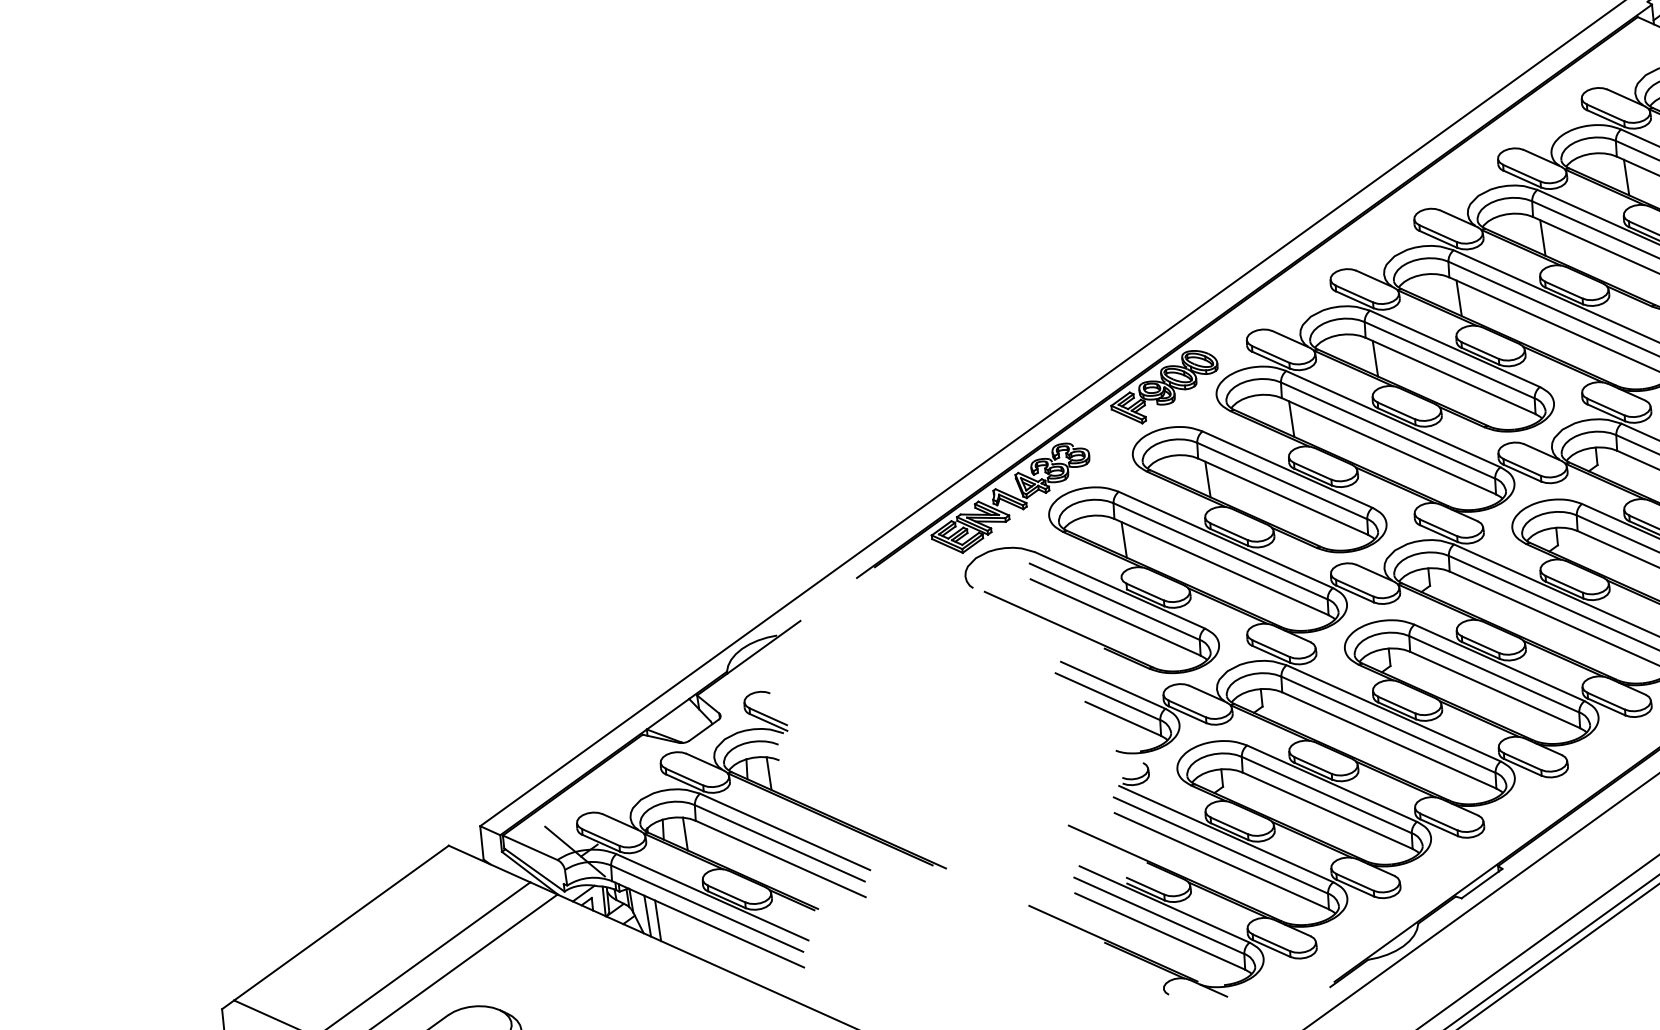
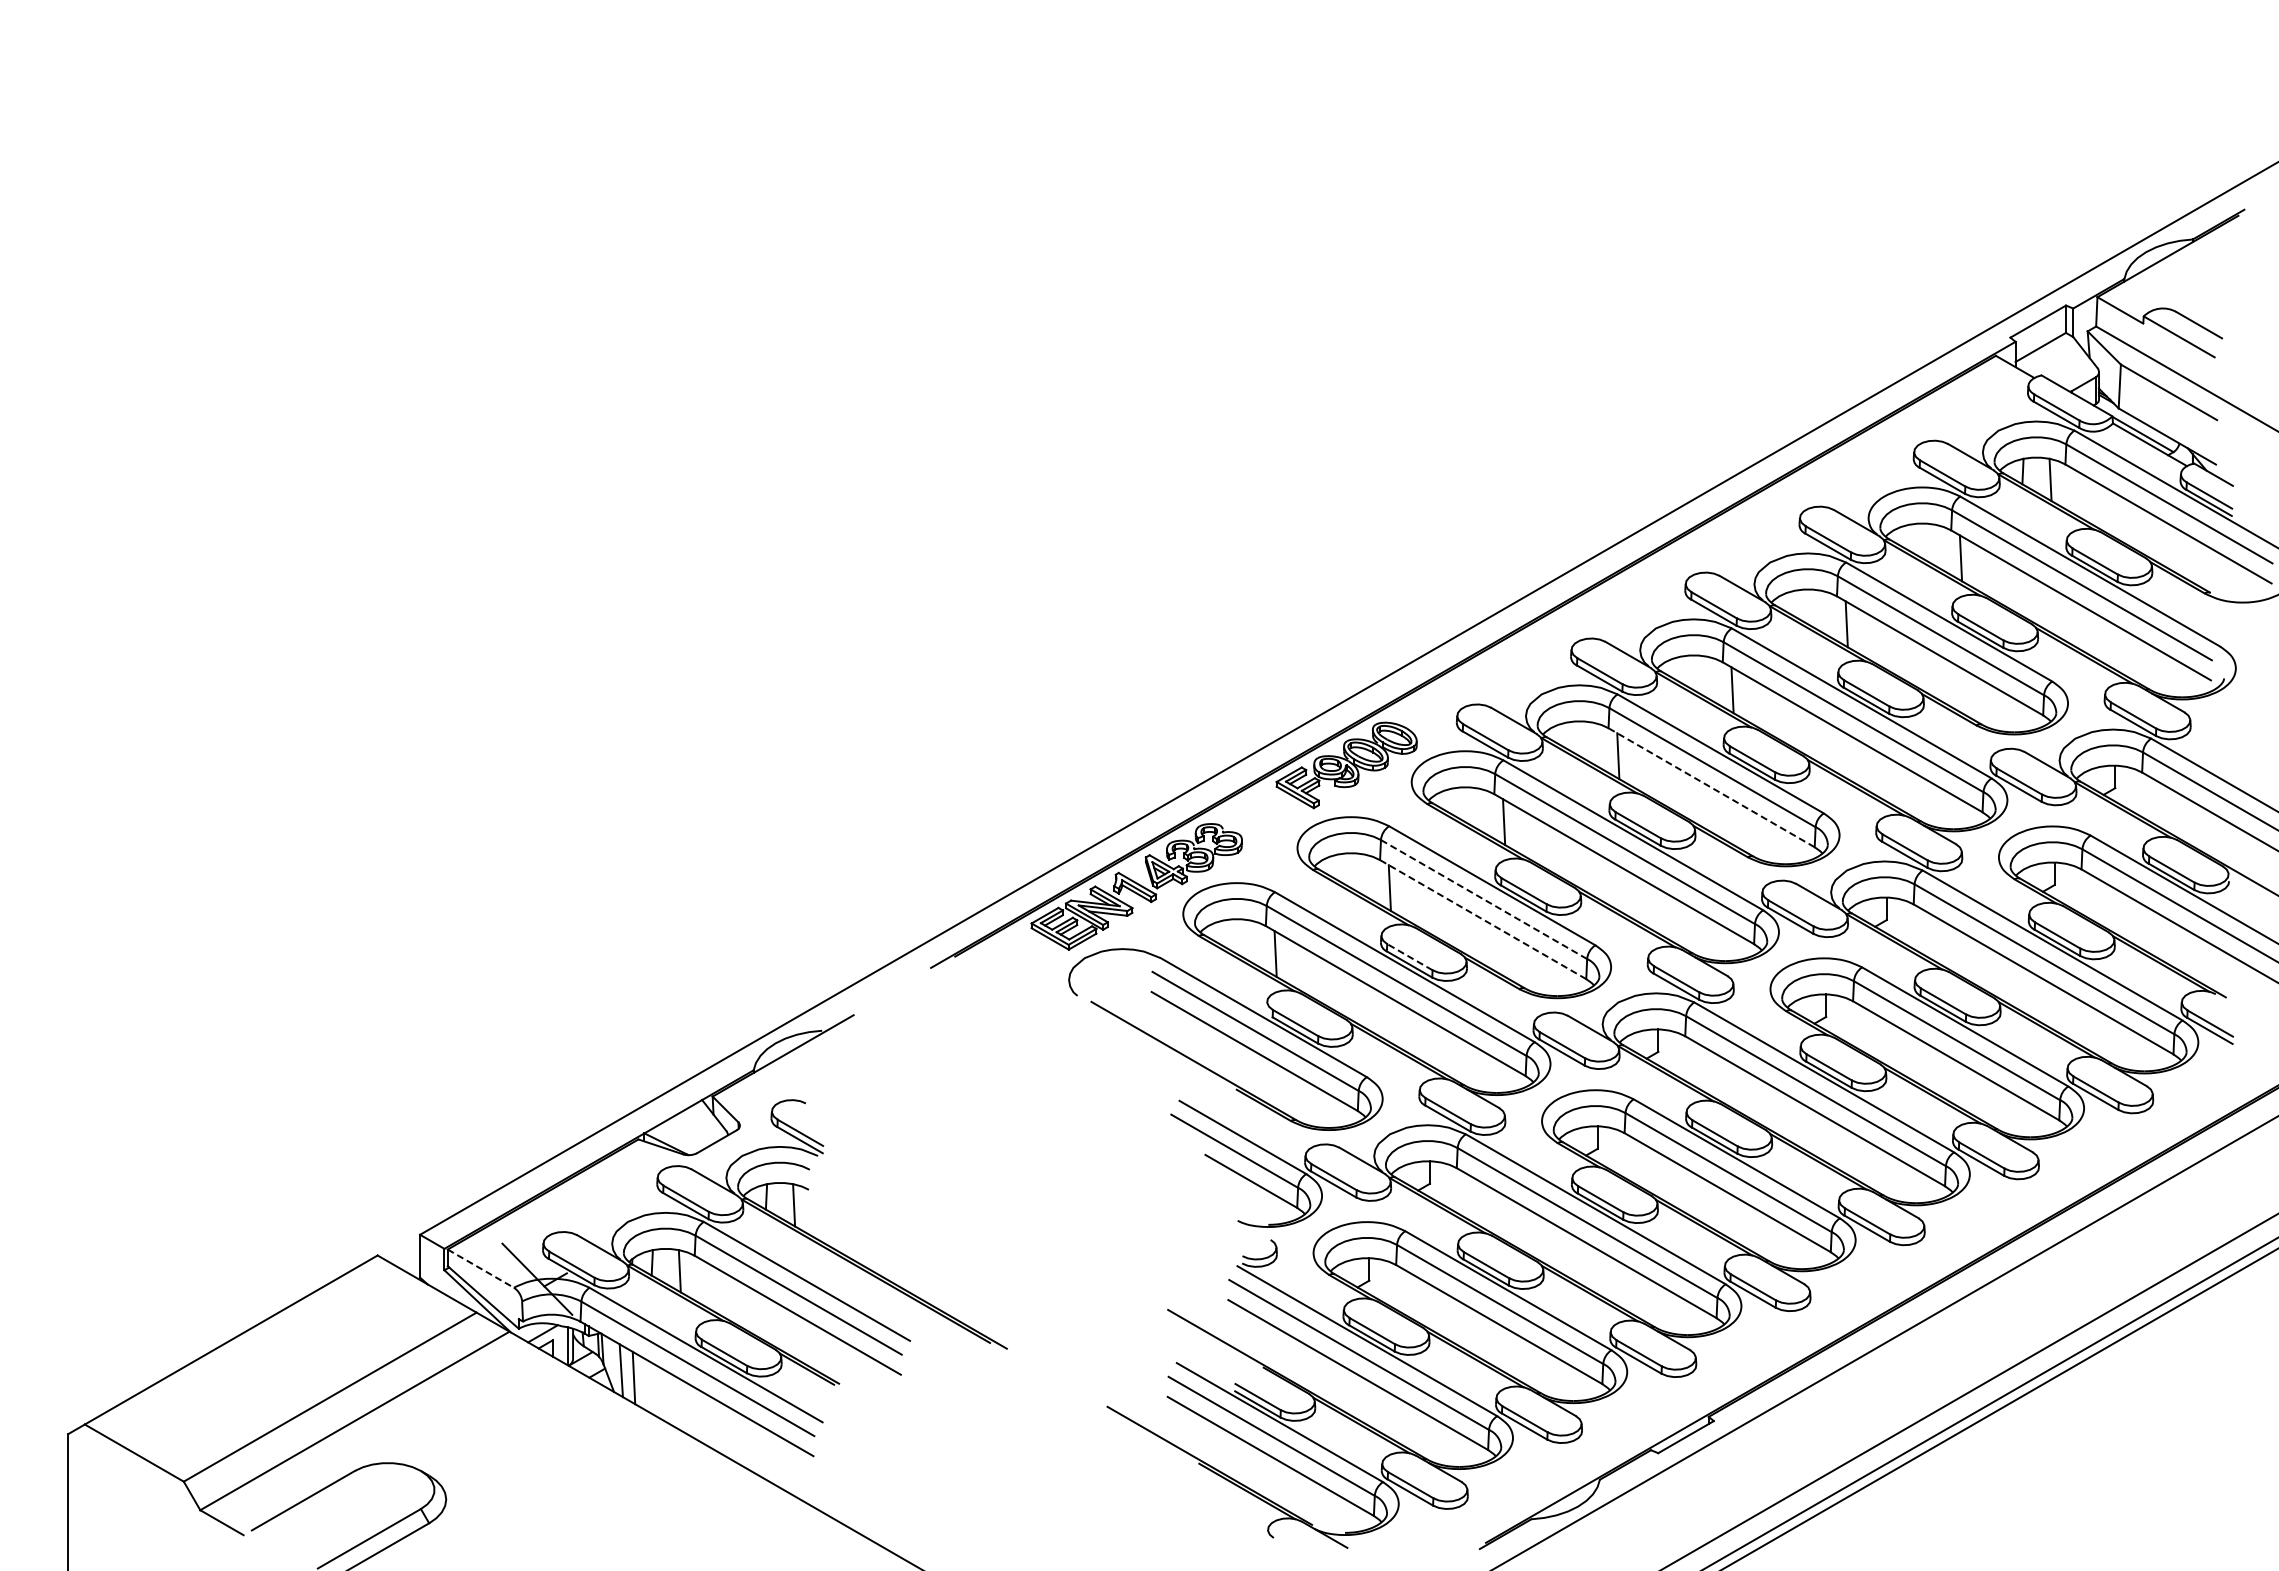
line: (1450, 375) -> (1711, 787), solid -> dashed
line: (1282, 480) -> (1484, 899), solid -> dashed
line: (1282, 496) -> (1482, 919), solid -> dashed
line: (1228, 531) -> (1409, 956), solid -> dashed
line: (530, 847) -> (481, 1268), solid -> dashed

